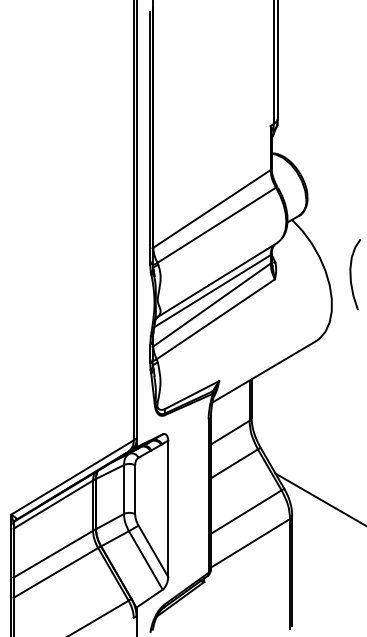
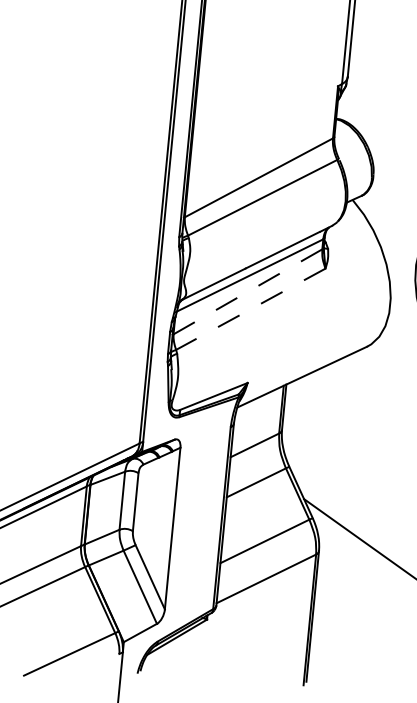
line: (212, 305) -> (248, 292), solid -> dashed
line: (215, 319) -> (250, 309), solid -> dashed

